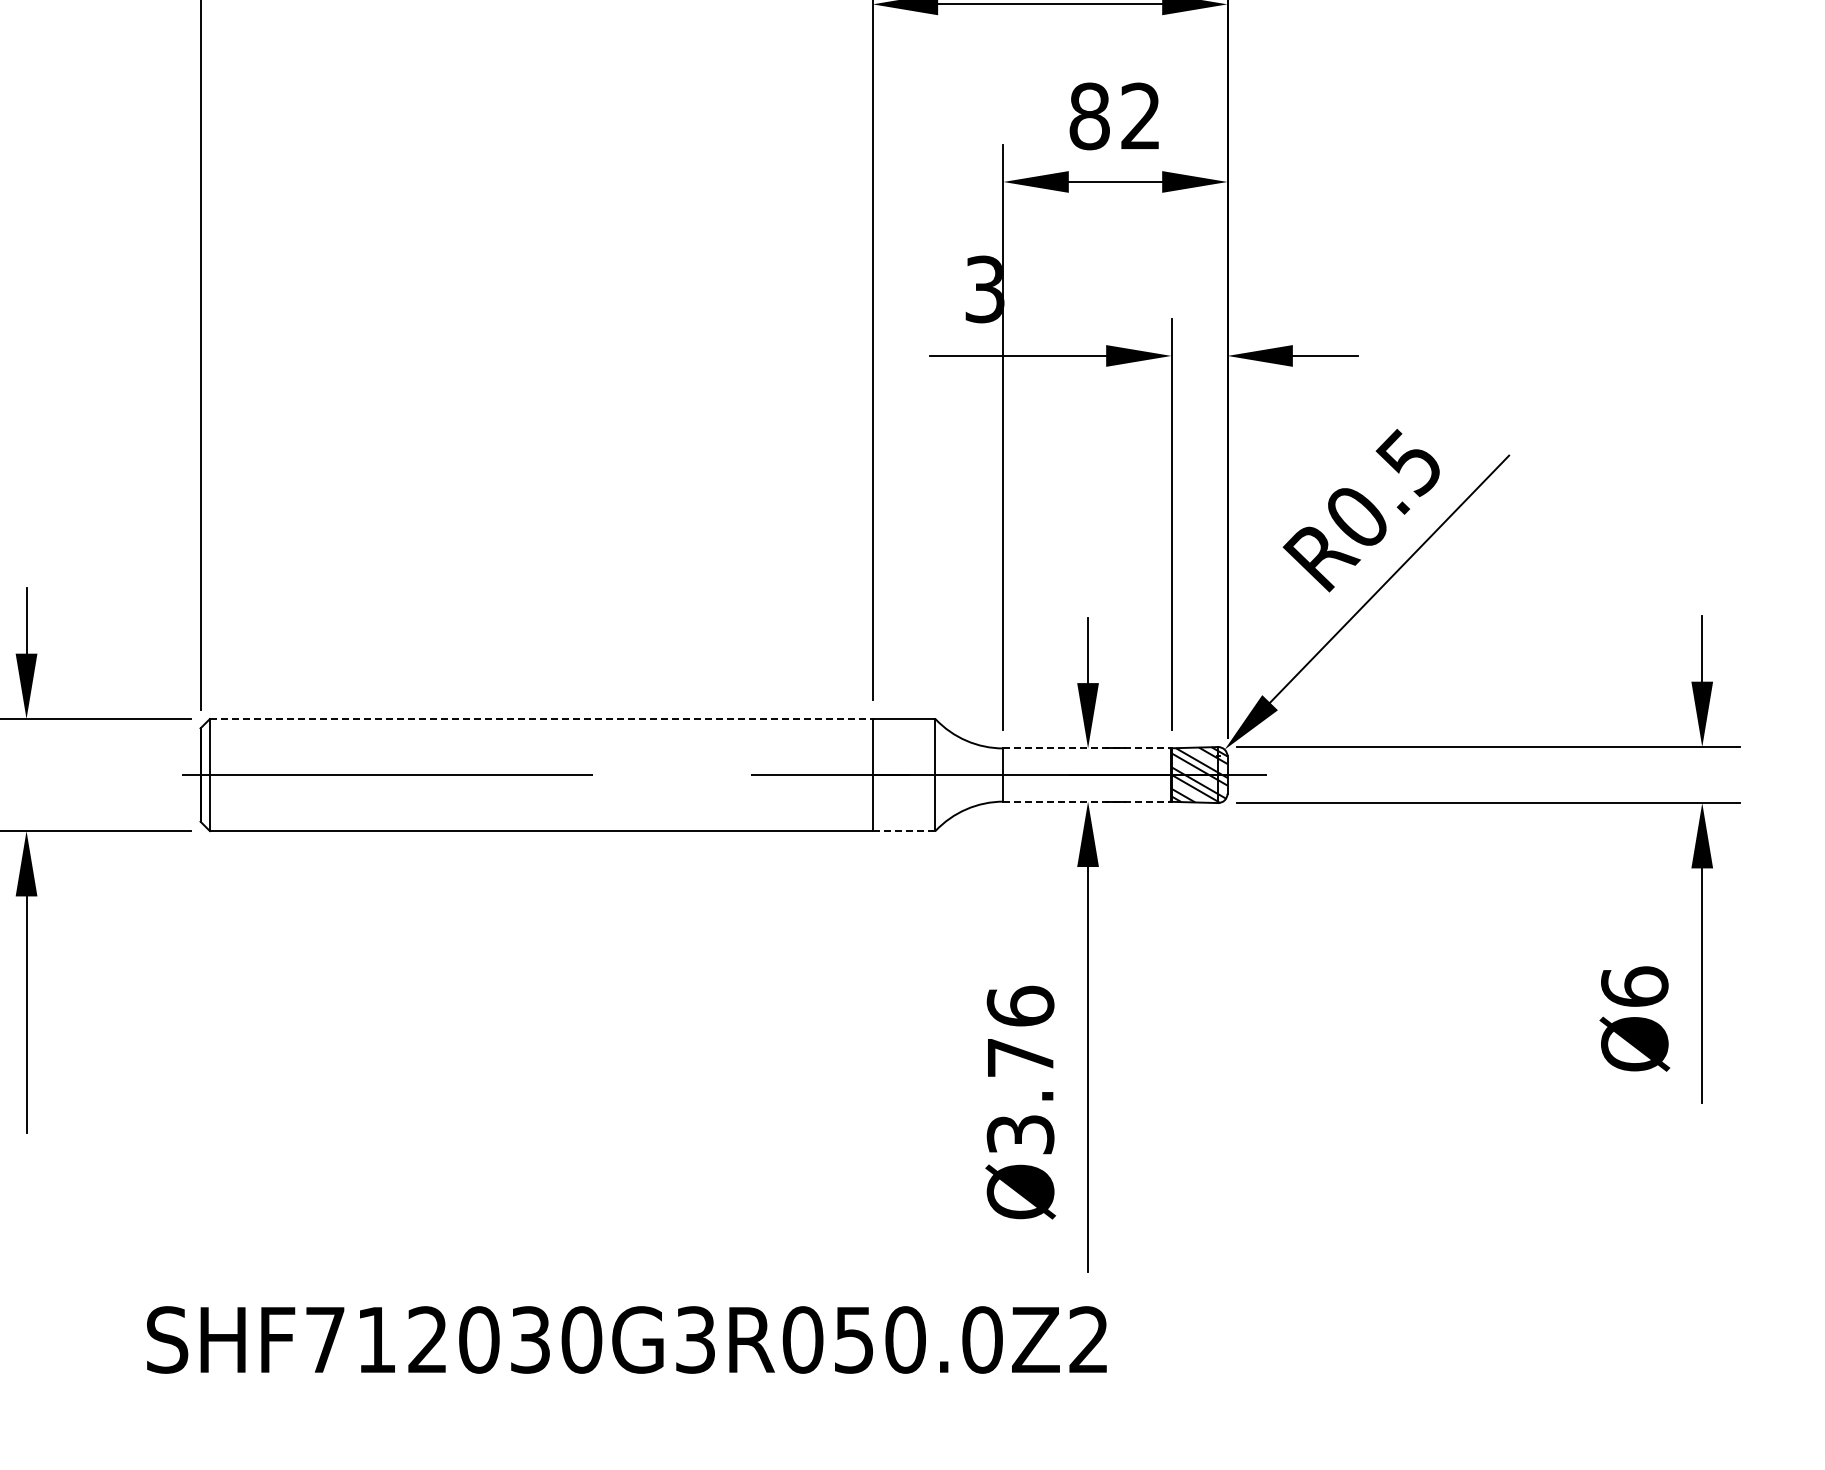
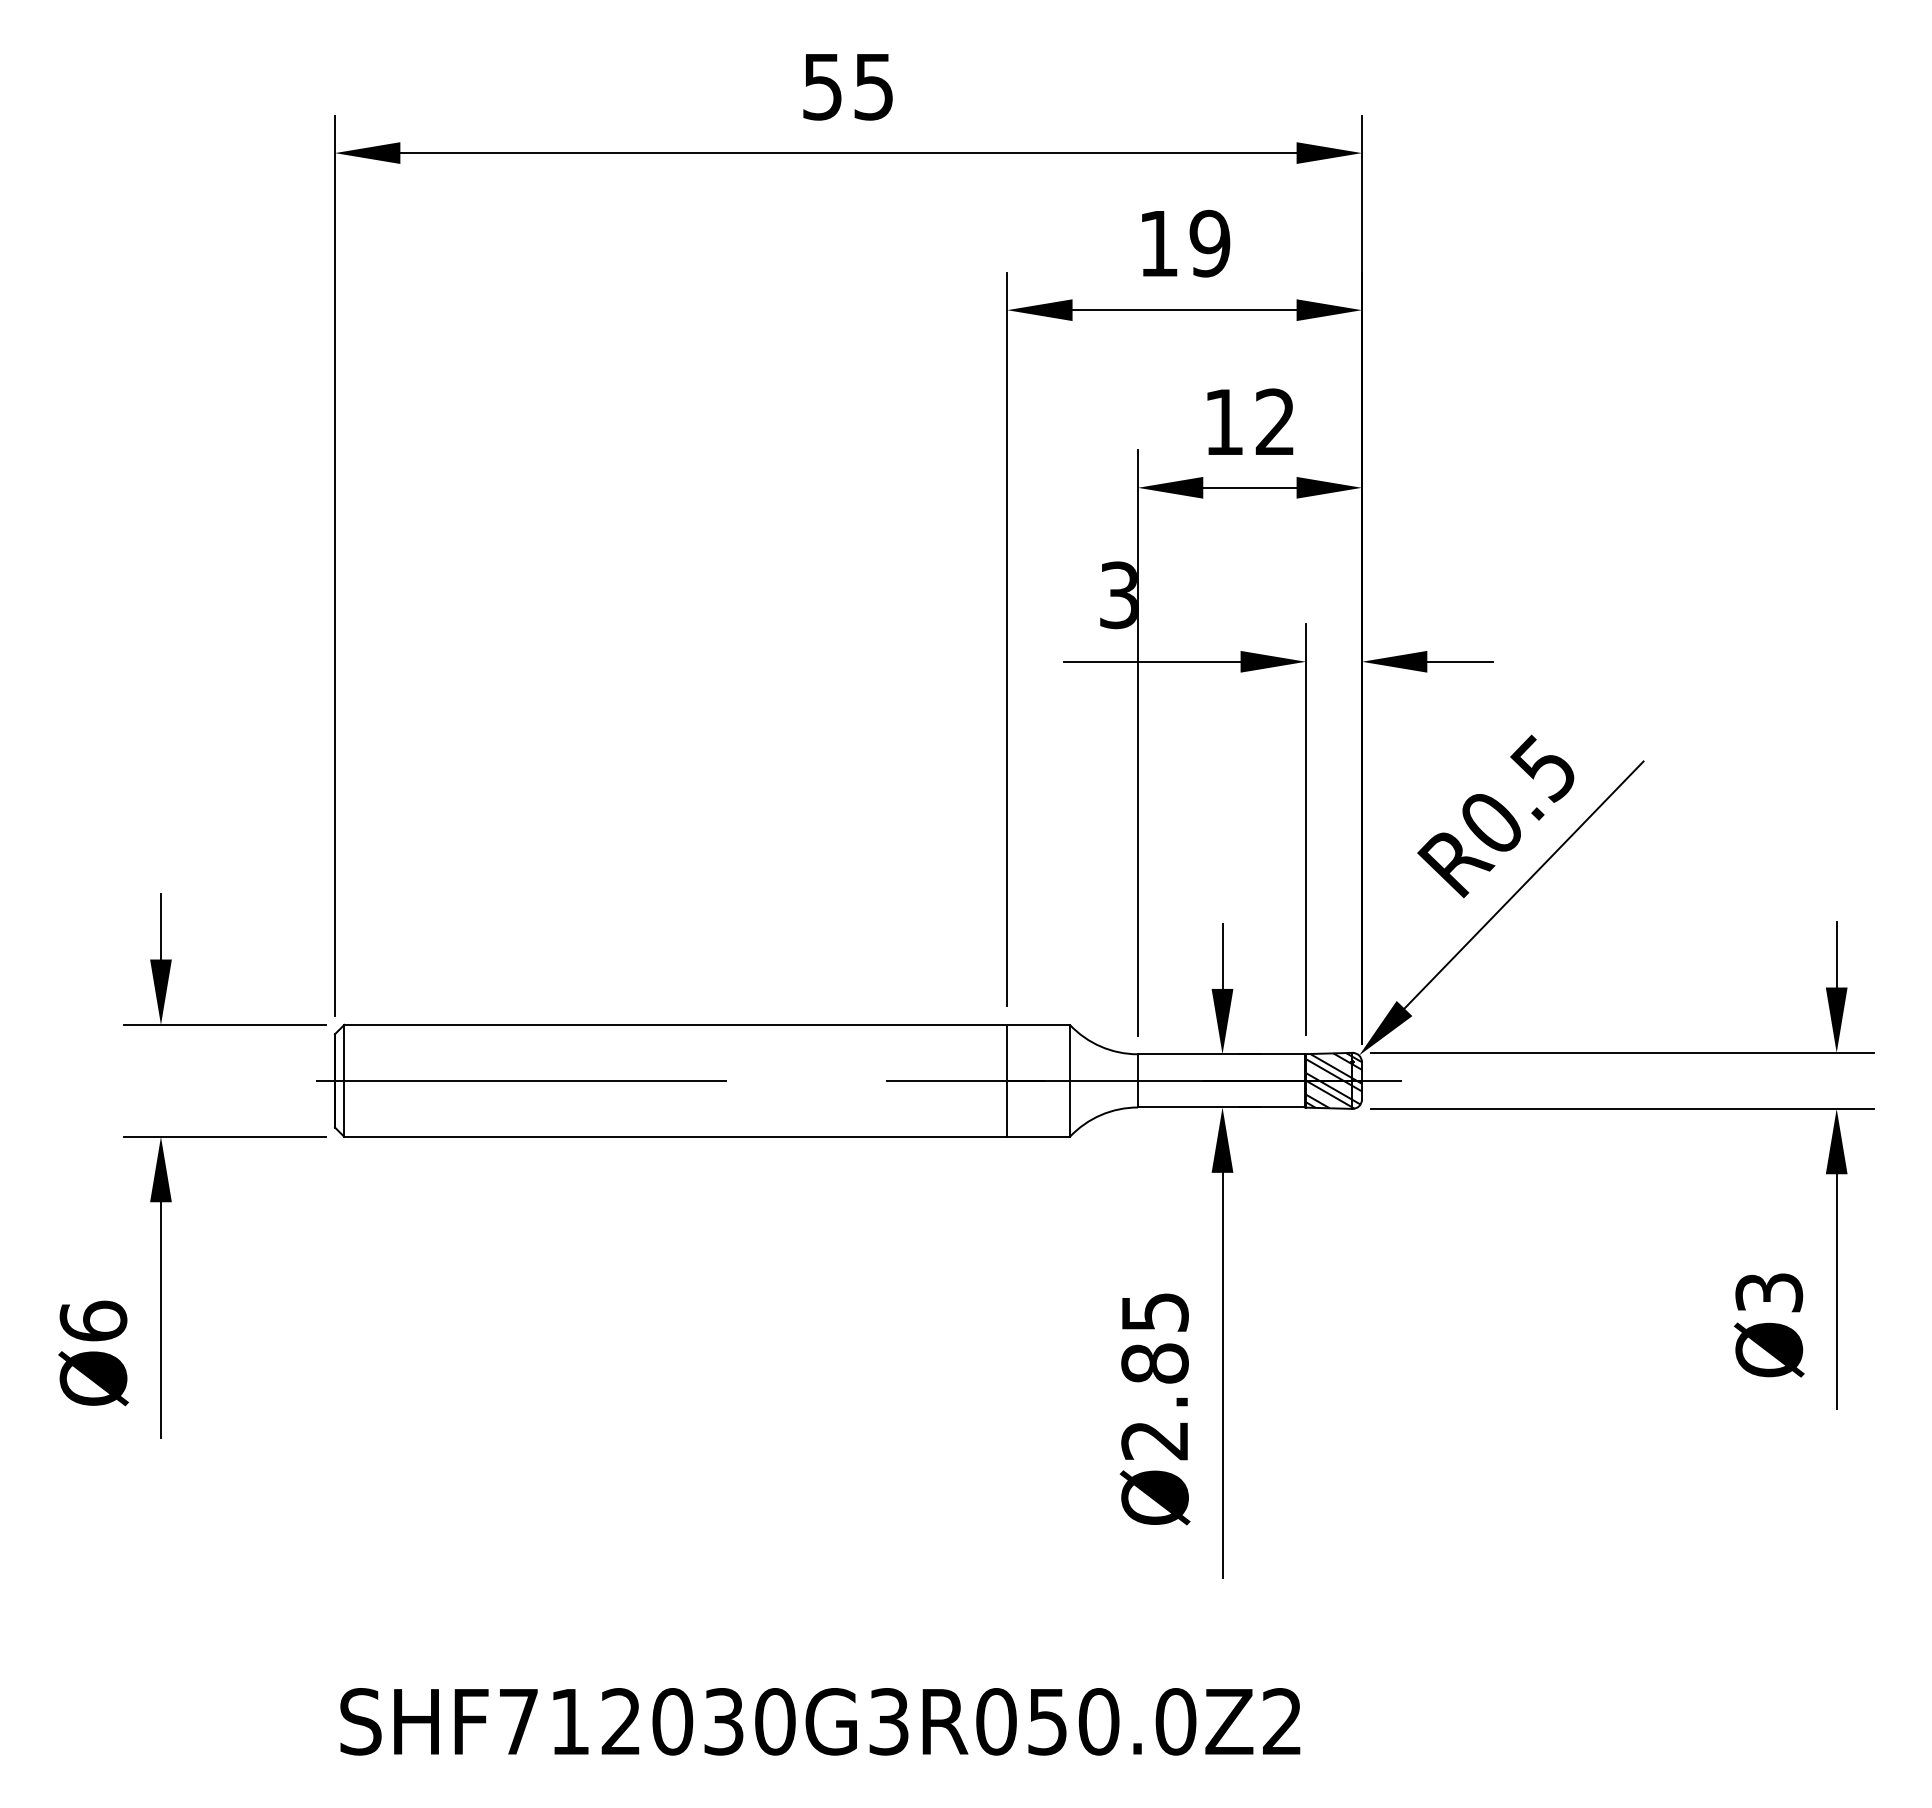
text: (1090, 116) -> (1224, 422), 82 -> 12
line: (542, 718) -> (676, 1024), dashed -> solid
line: (1087, 748) -> (1221, 1054), dashed -> solid
line: (1087, 801) -> (1221, 1107), dashed -> solid
line: (905, 830) -> (1039, 1136), dashed -> solid
text: (1635, 986) -> (1769, 1292), Ø6 -> Ø3
text: (1020, 1069) -> (1154, 1375), Ø3.76 -> Ø2.85
text: (627, 1339) -> (820, 1721), moved

